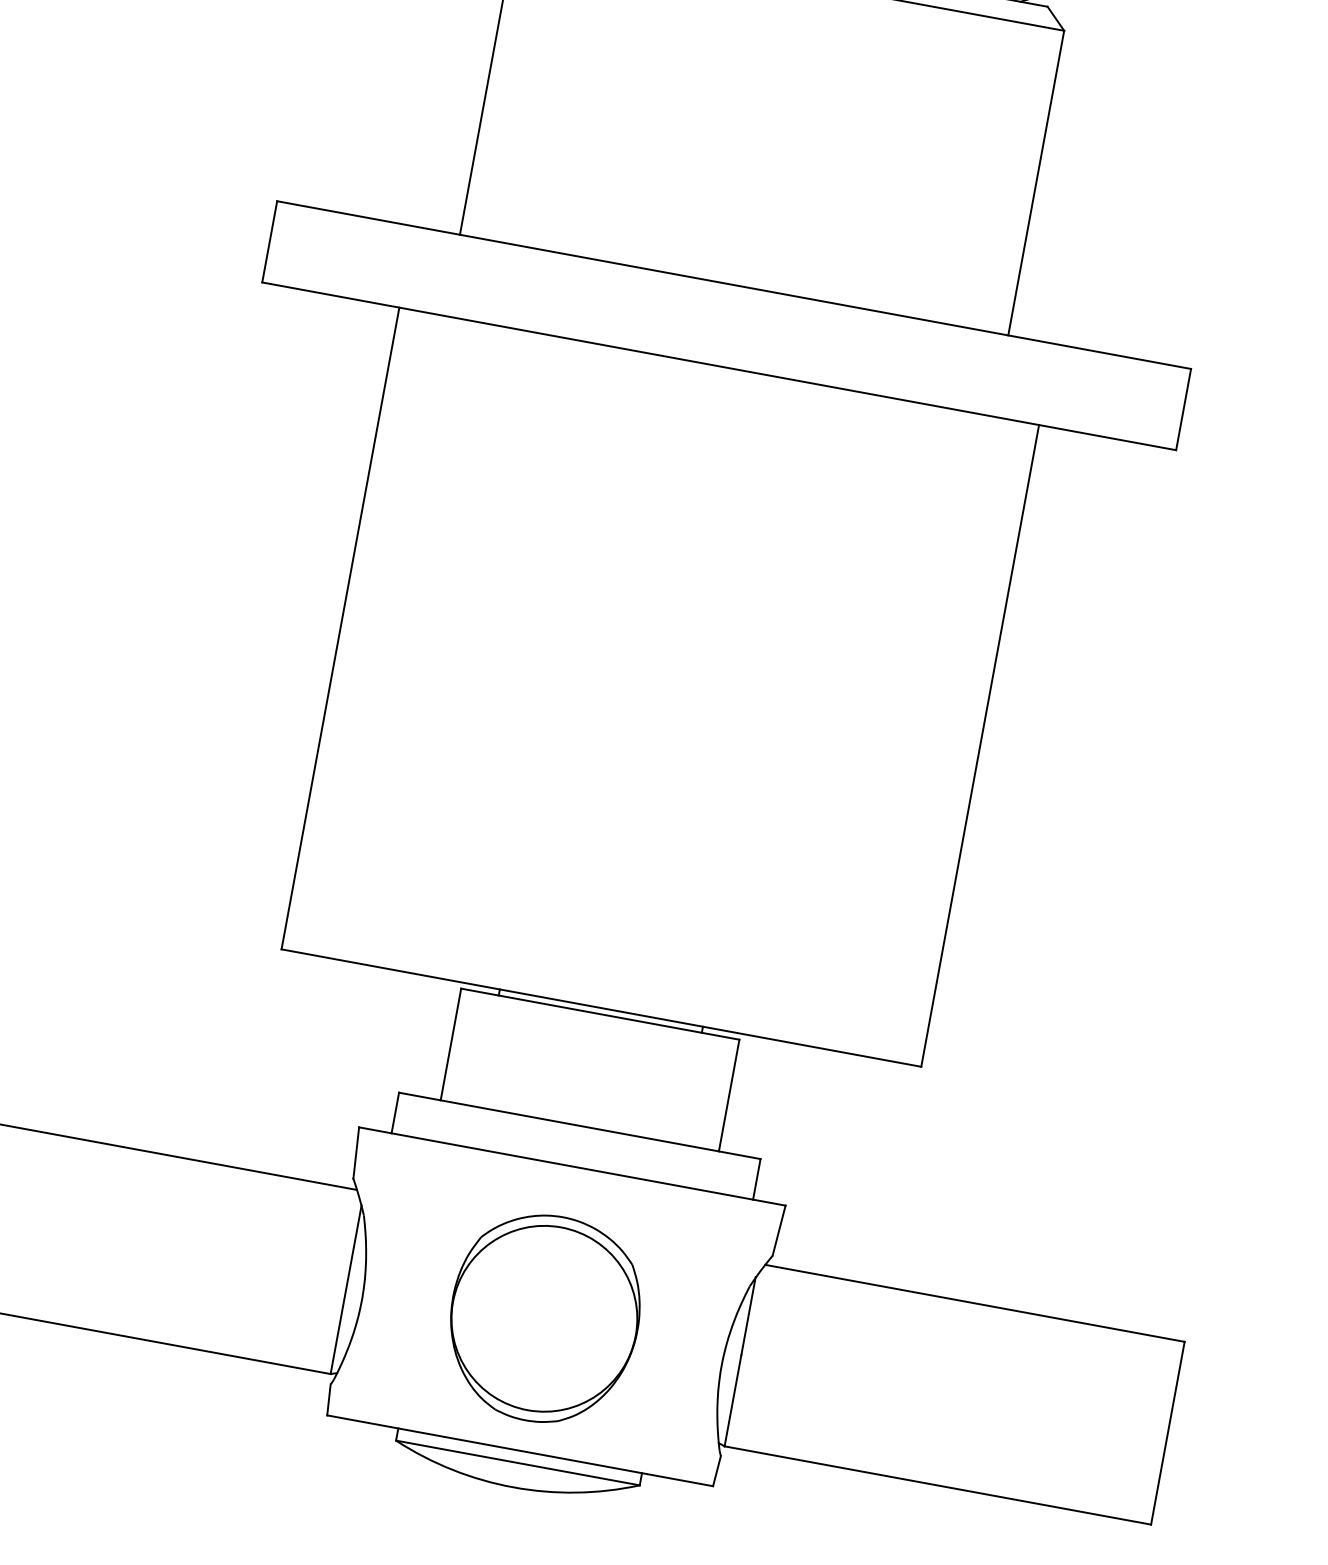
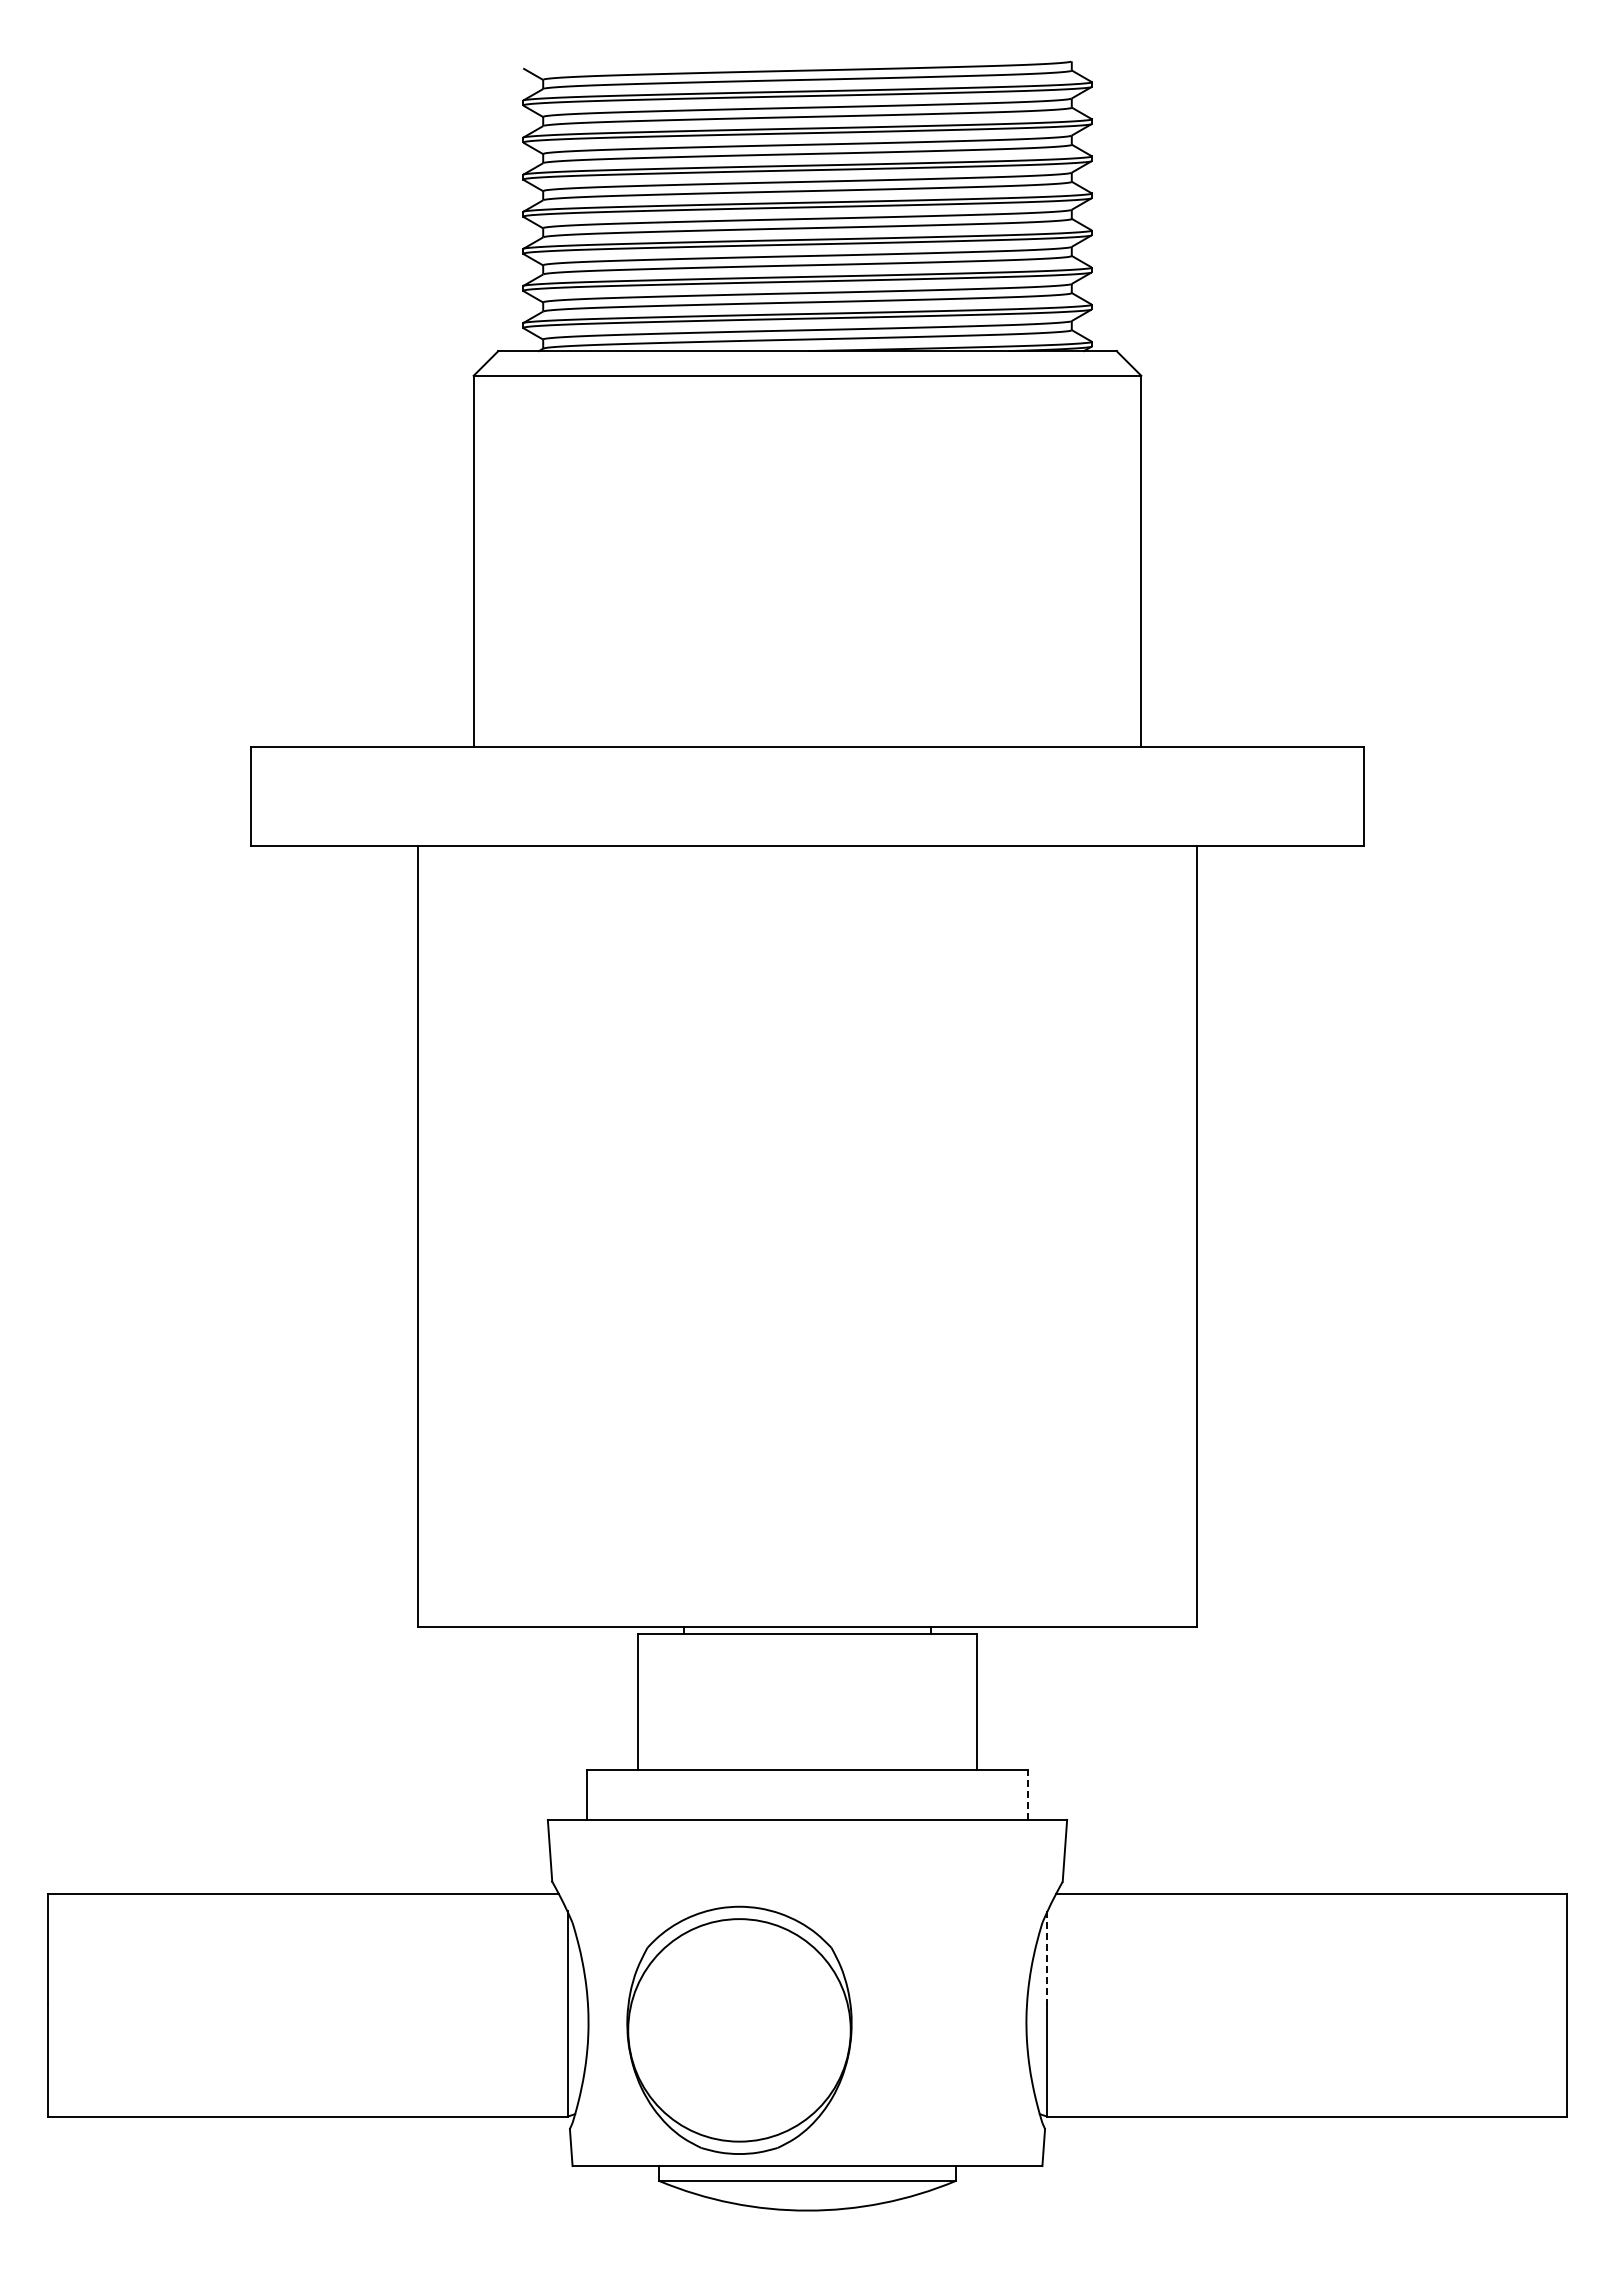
line: (756, 1179) -> (1027, 1795), solid -> dashed
line: (748, 1316) -> (1047, 1958), solid -> dashed
part: (544, 1318) -> (739, 2029), moved

